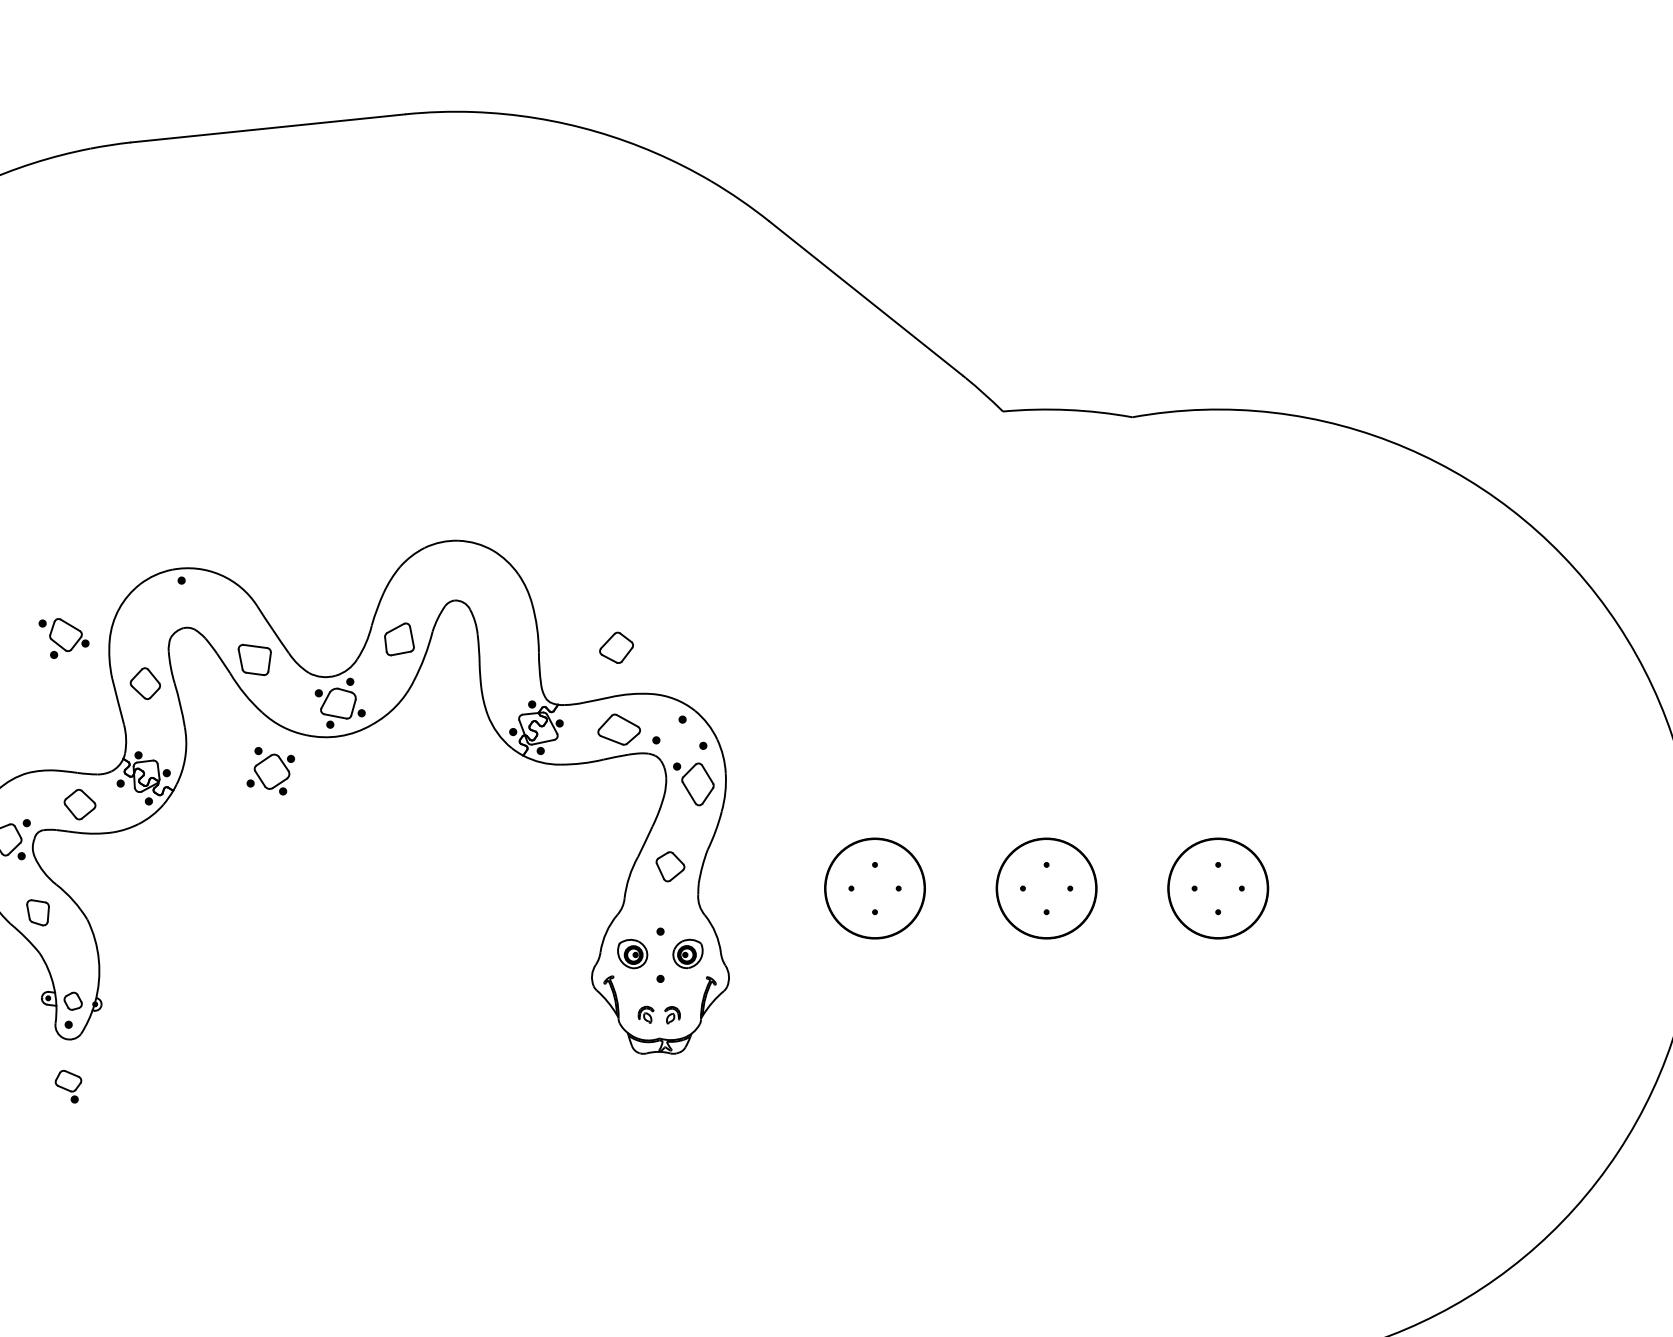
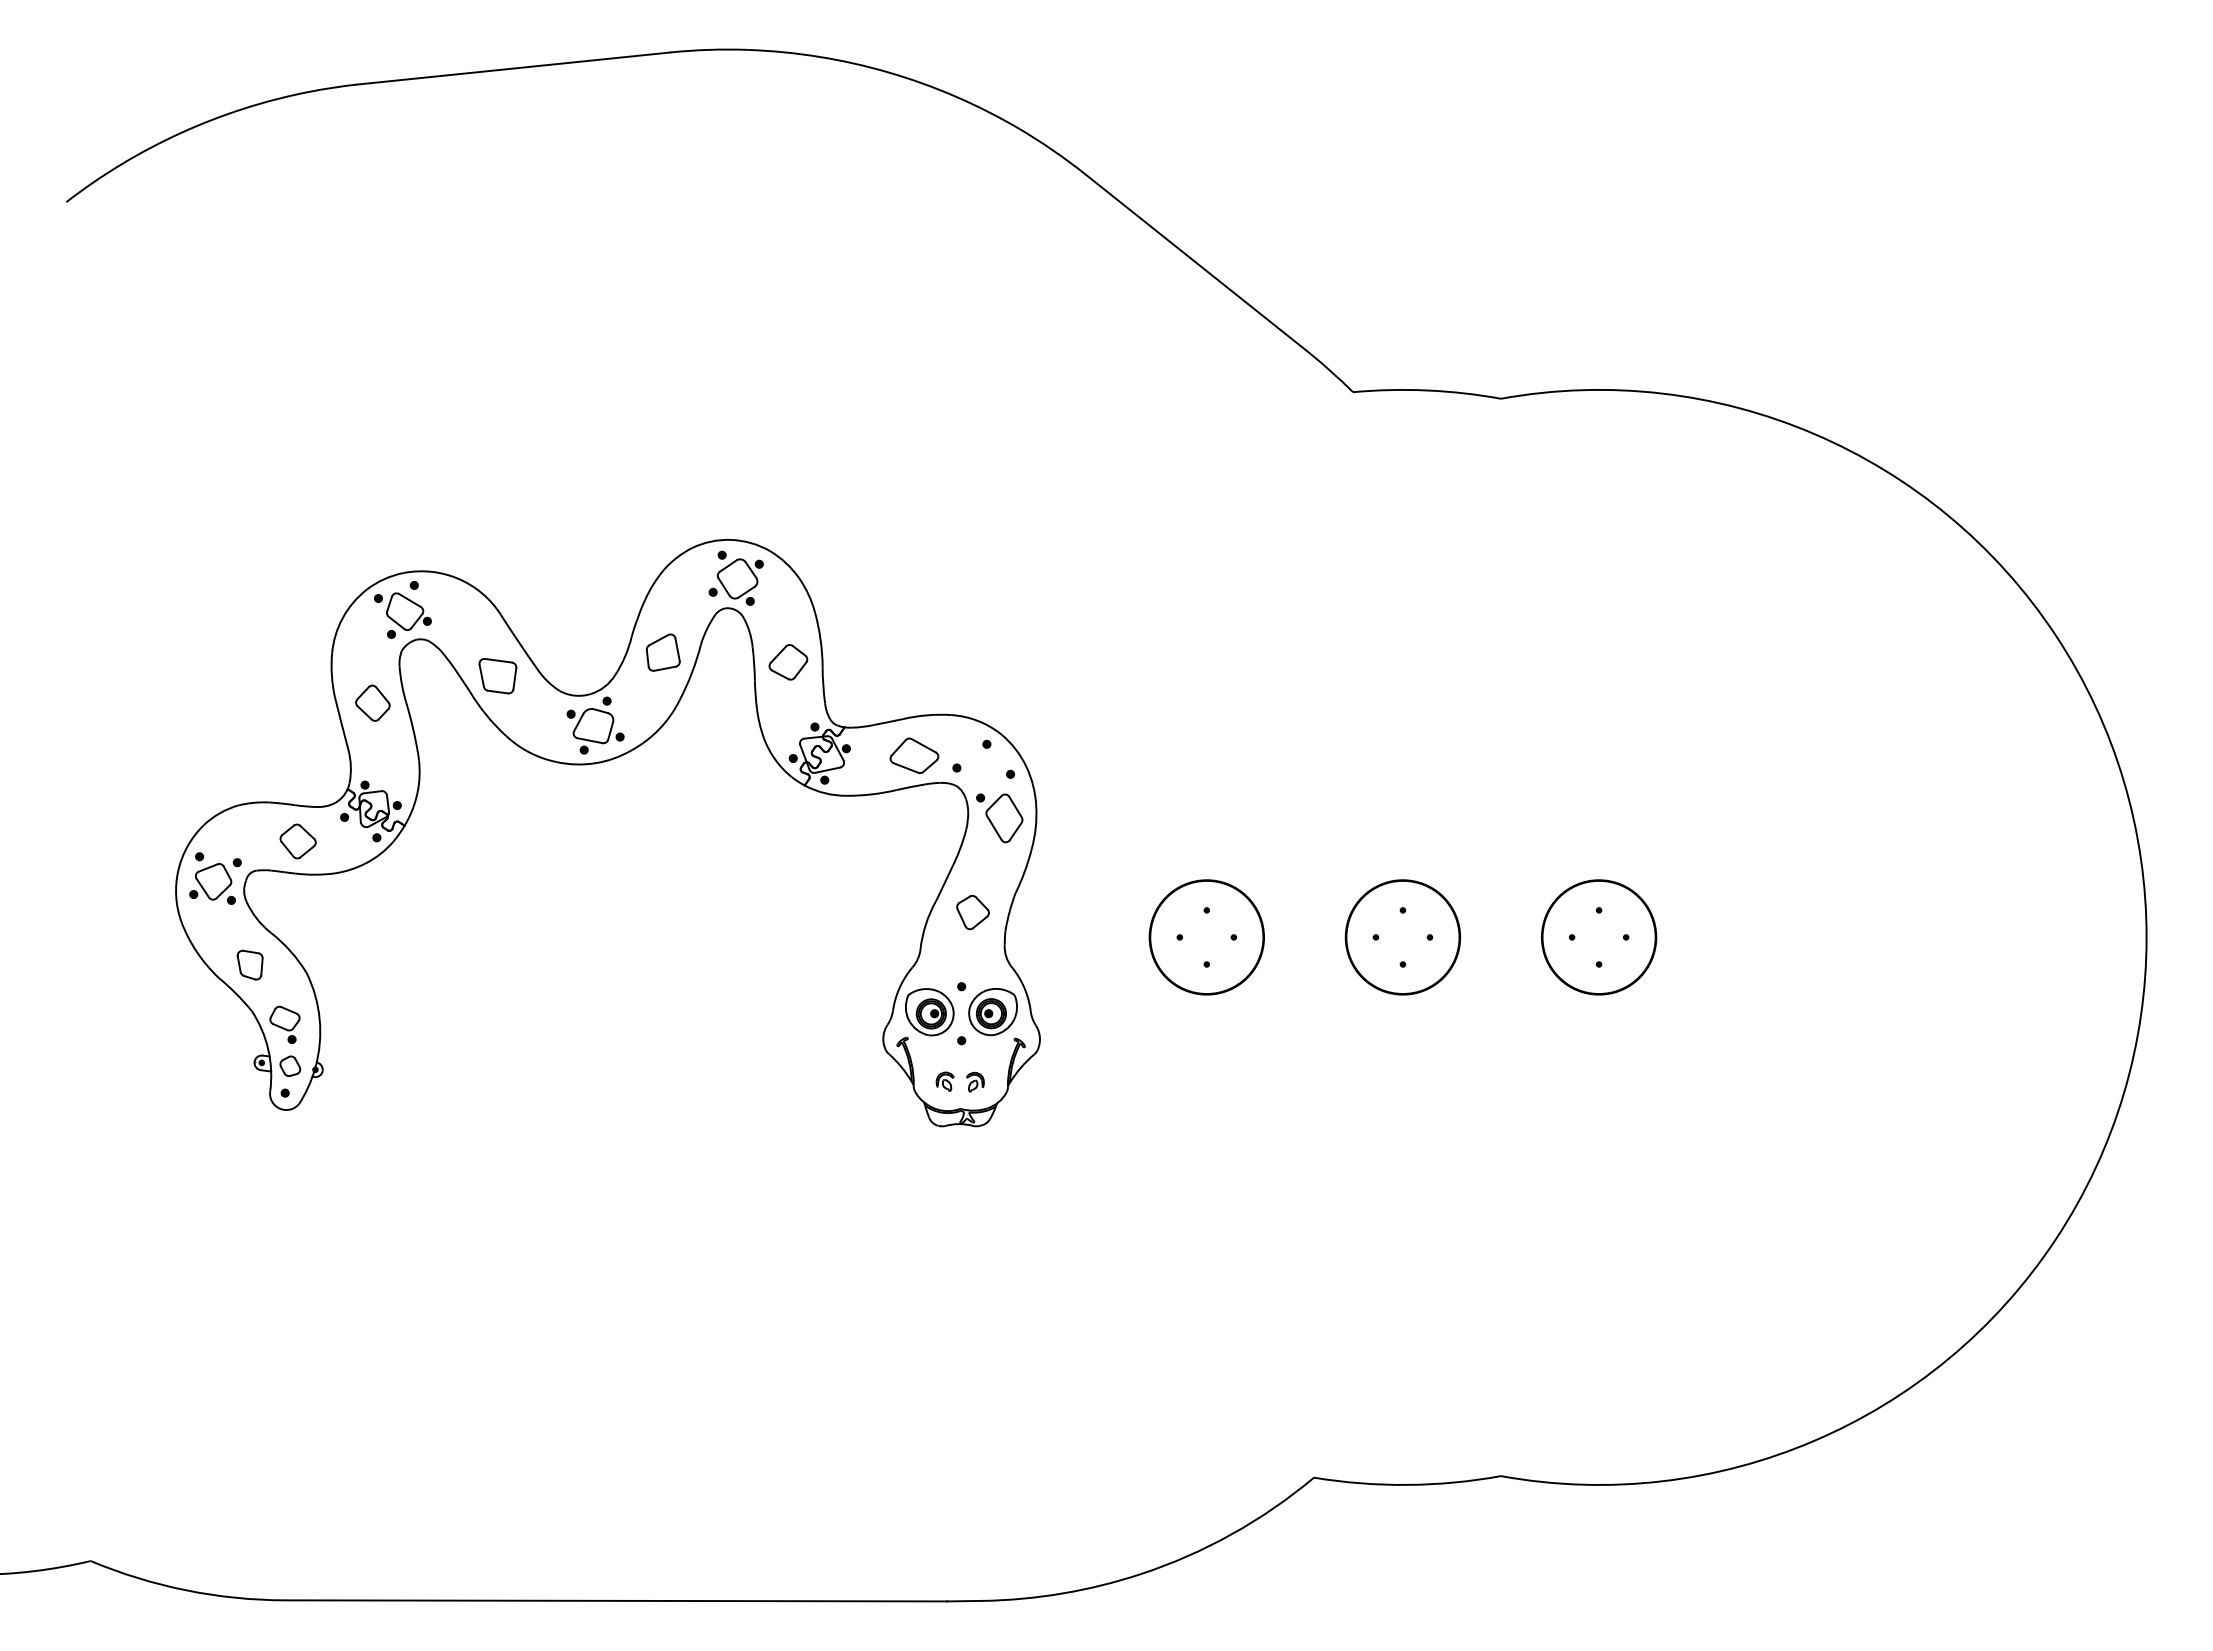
part: (63, 638) -> (402, 615), moved
part: (616, 648) -> (788, 662), moved
part: (270, 770) -> (735, 577), moved
part: (632, 954) -> (929, 1012), size x1.43
part: (687, 954) -> (992, 1012), size x1.43
part: (68, 1086) -> (284, 1024), moved

